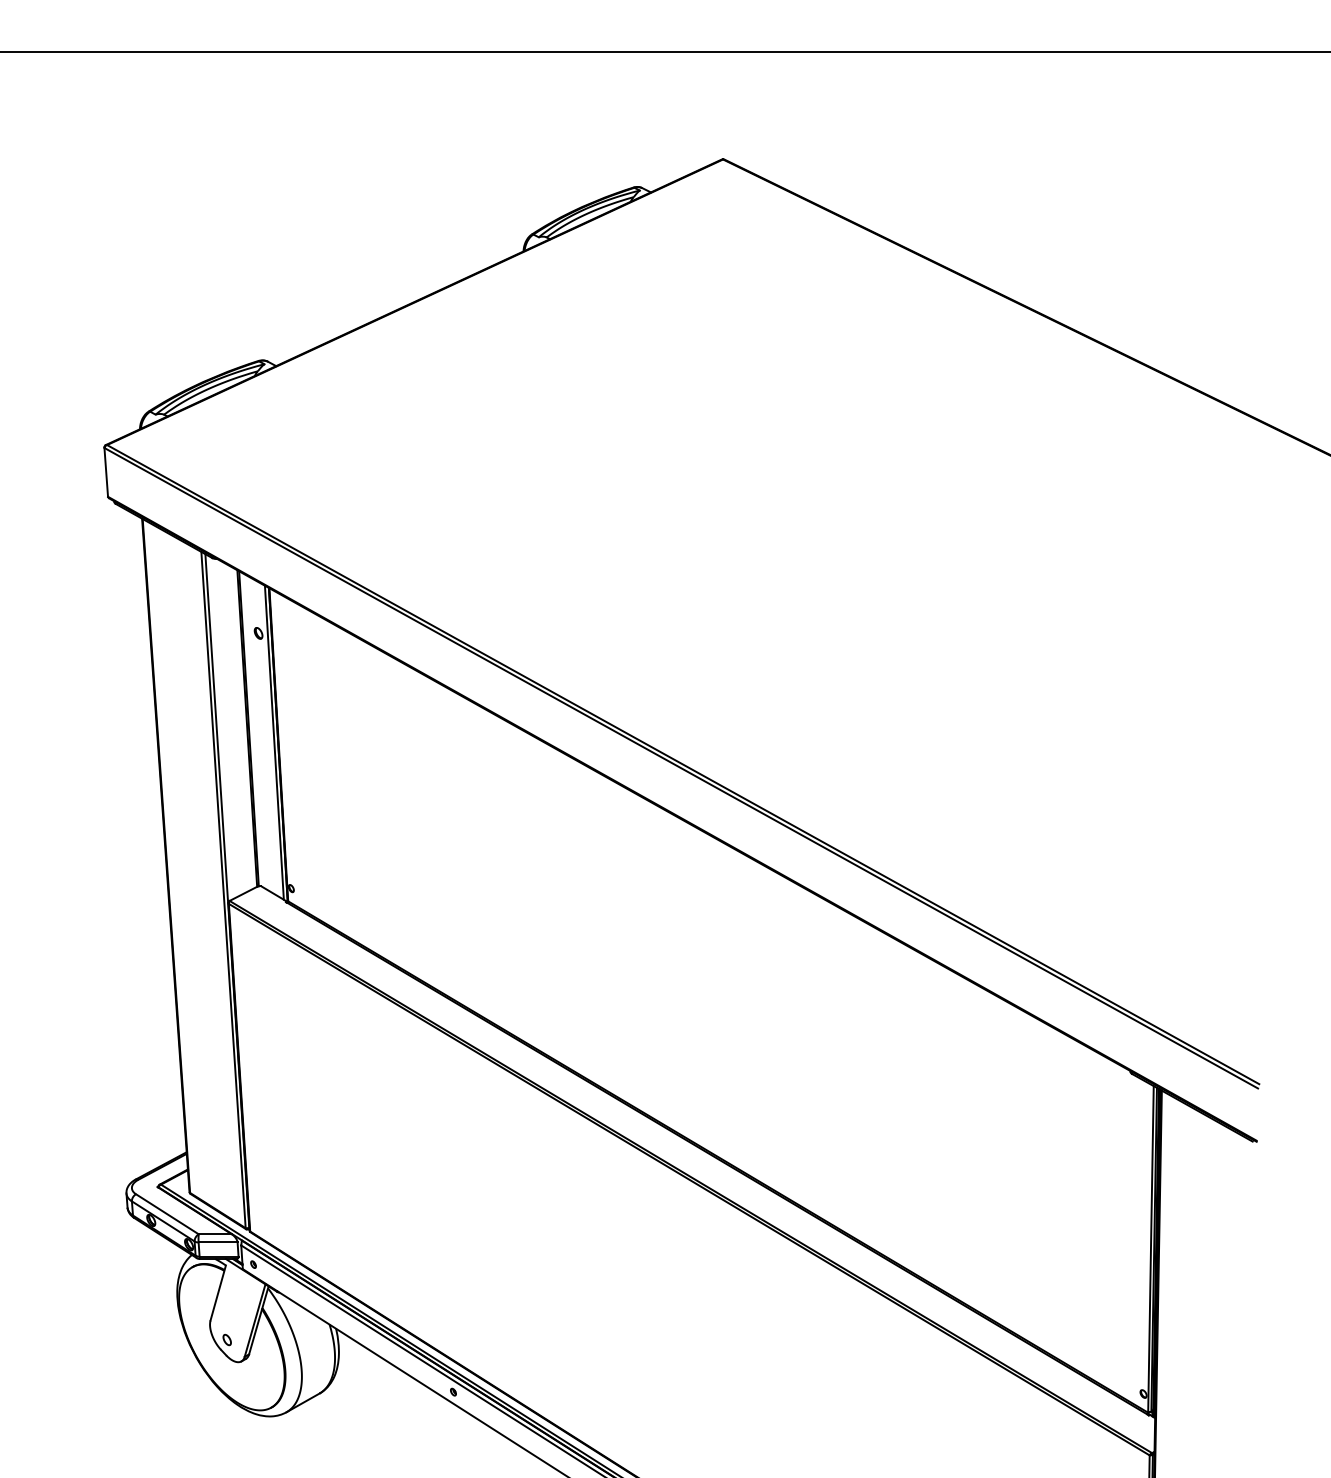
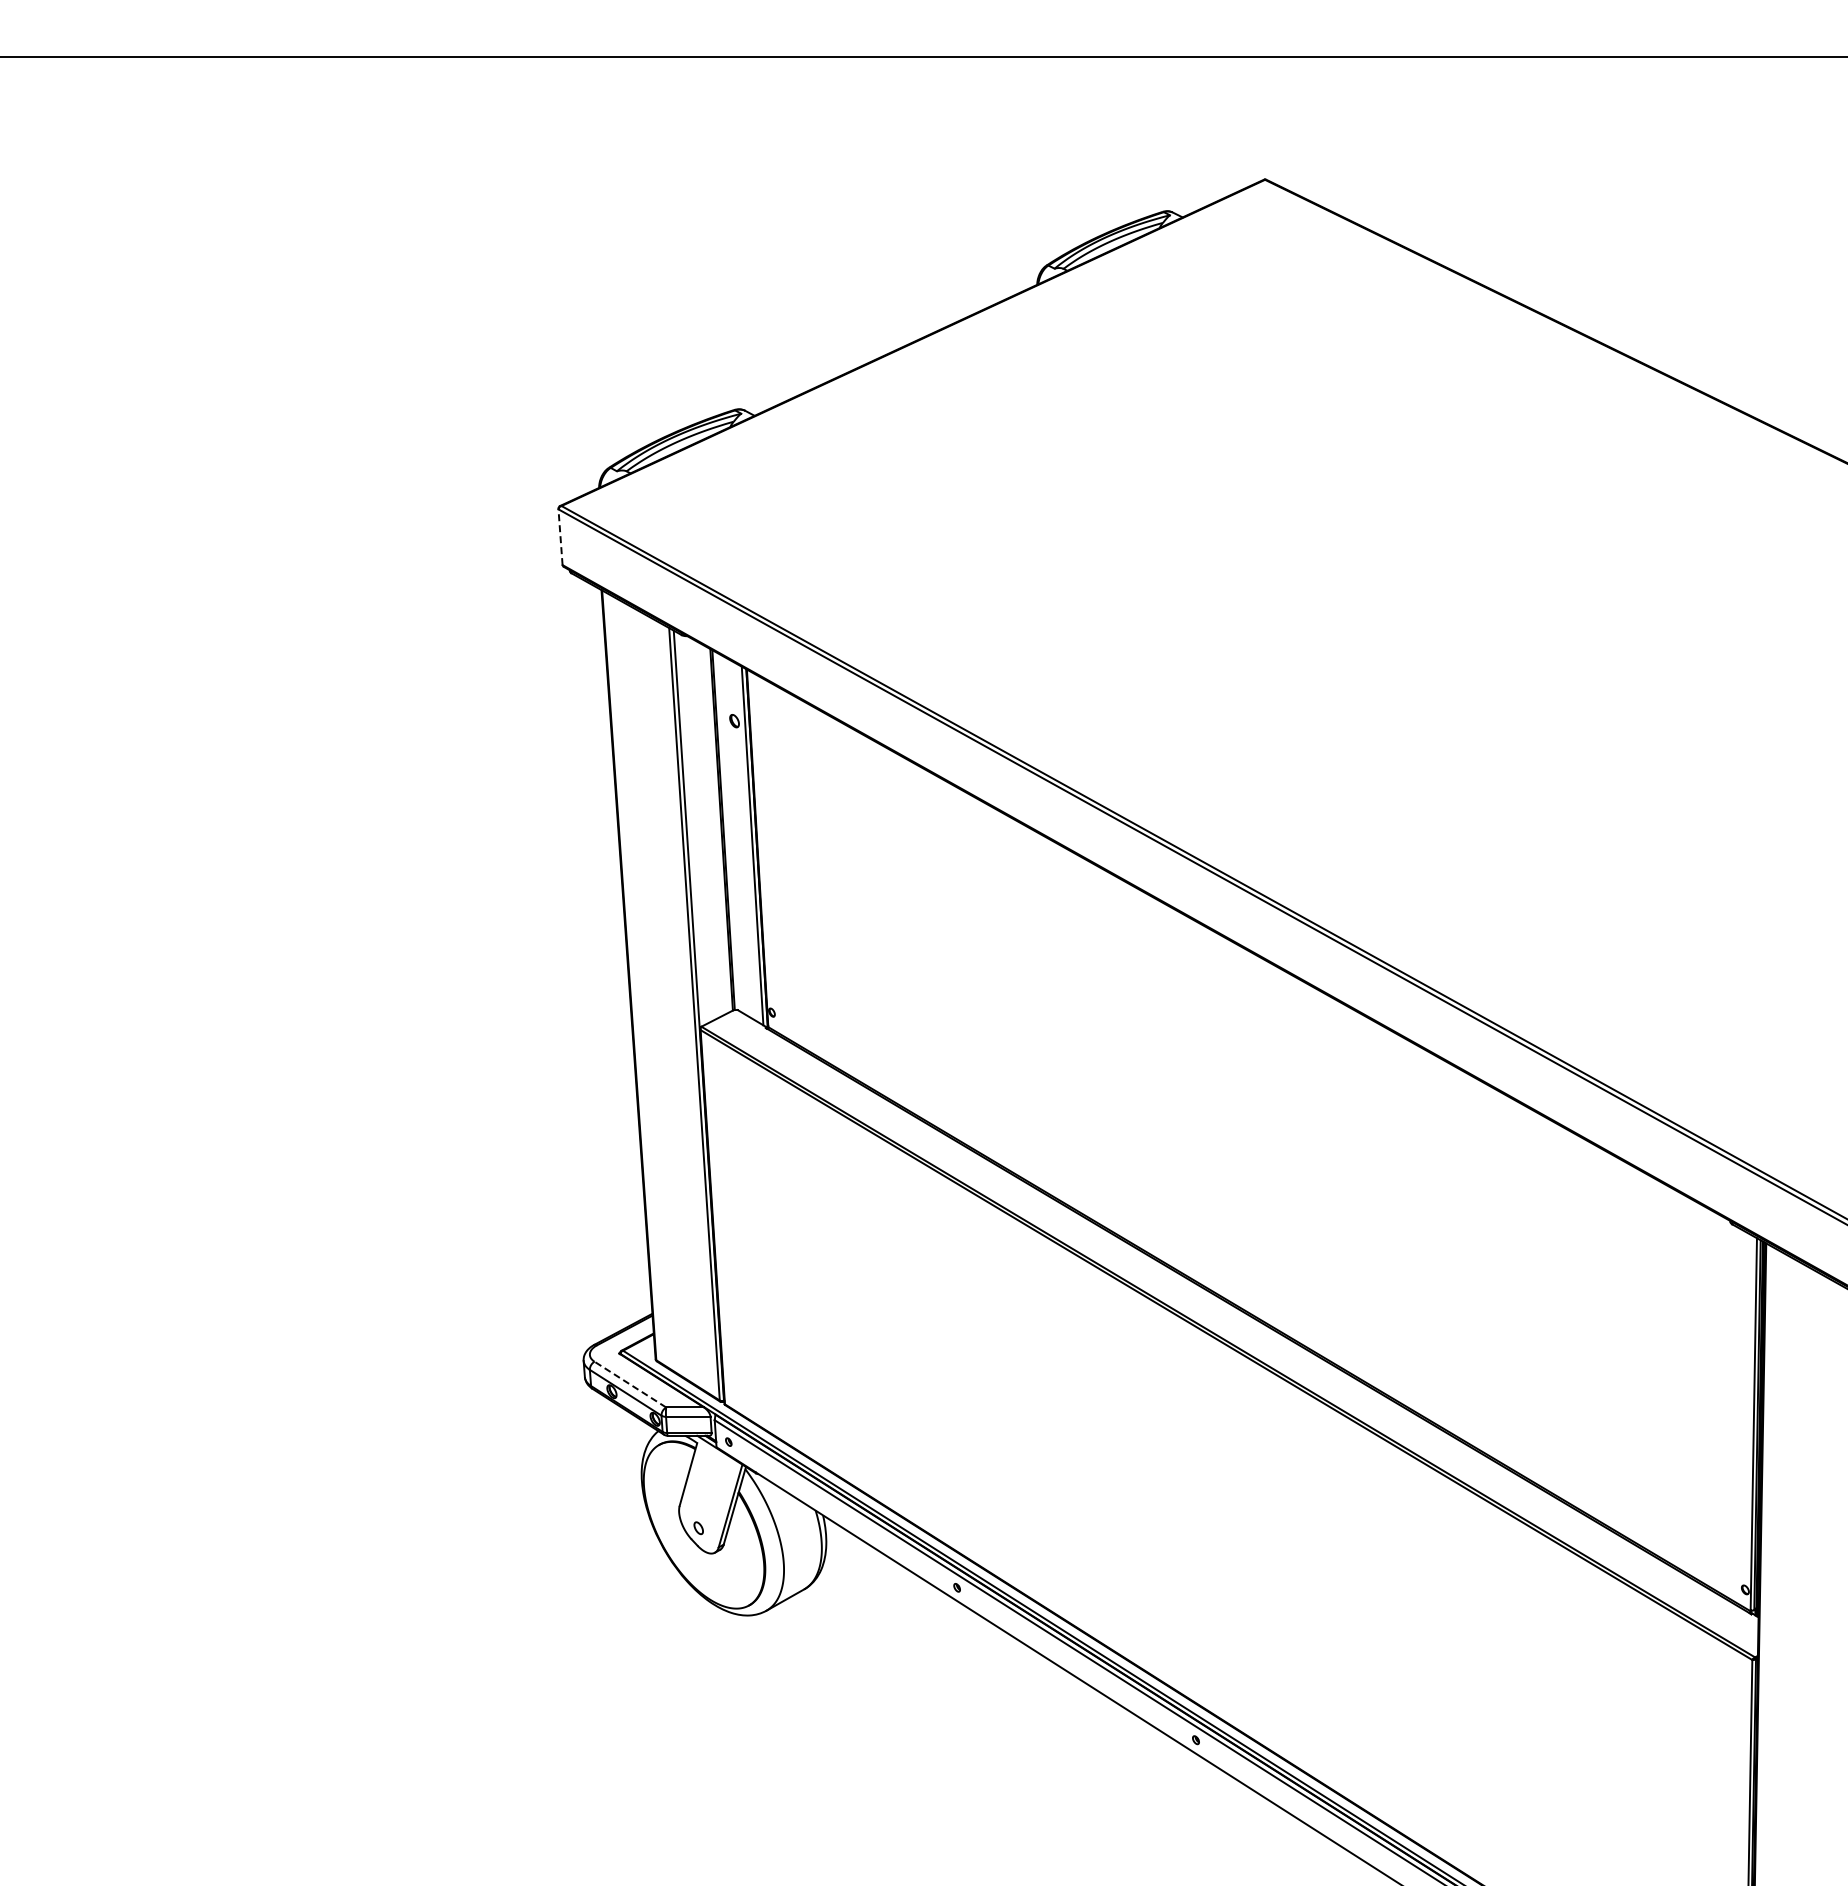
line: (106, 472) -> (560, 537), solid -> dashed
line: (166, 1214) -> (629, 1384), solid -> dashed

